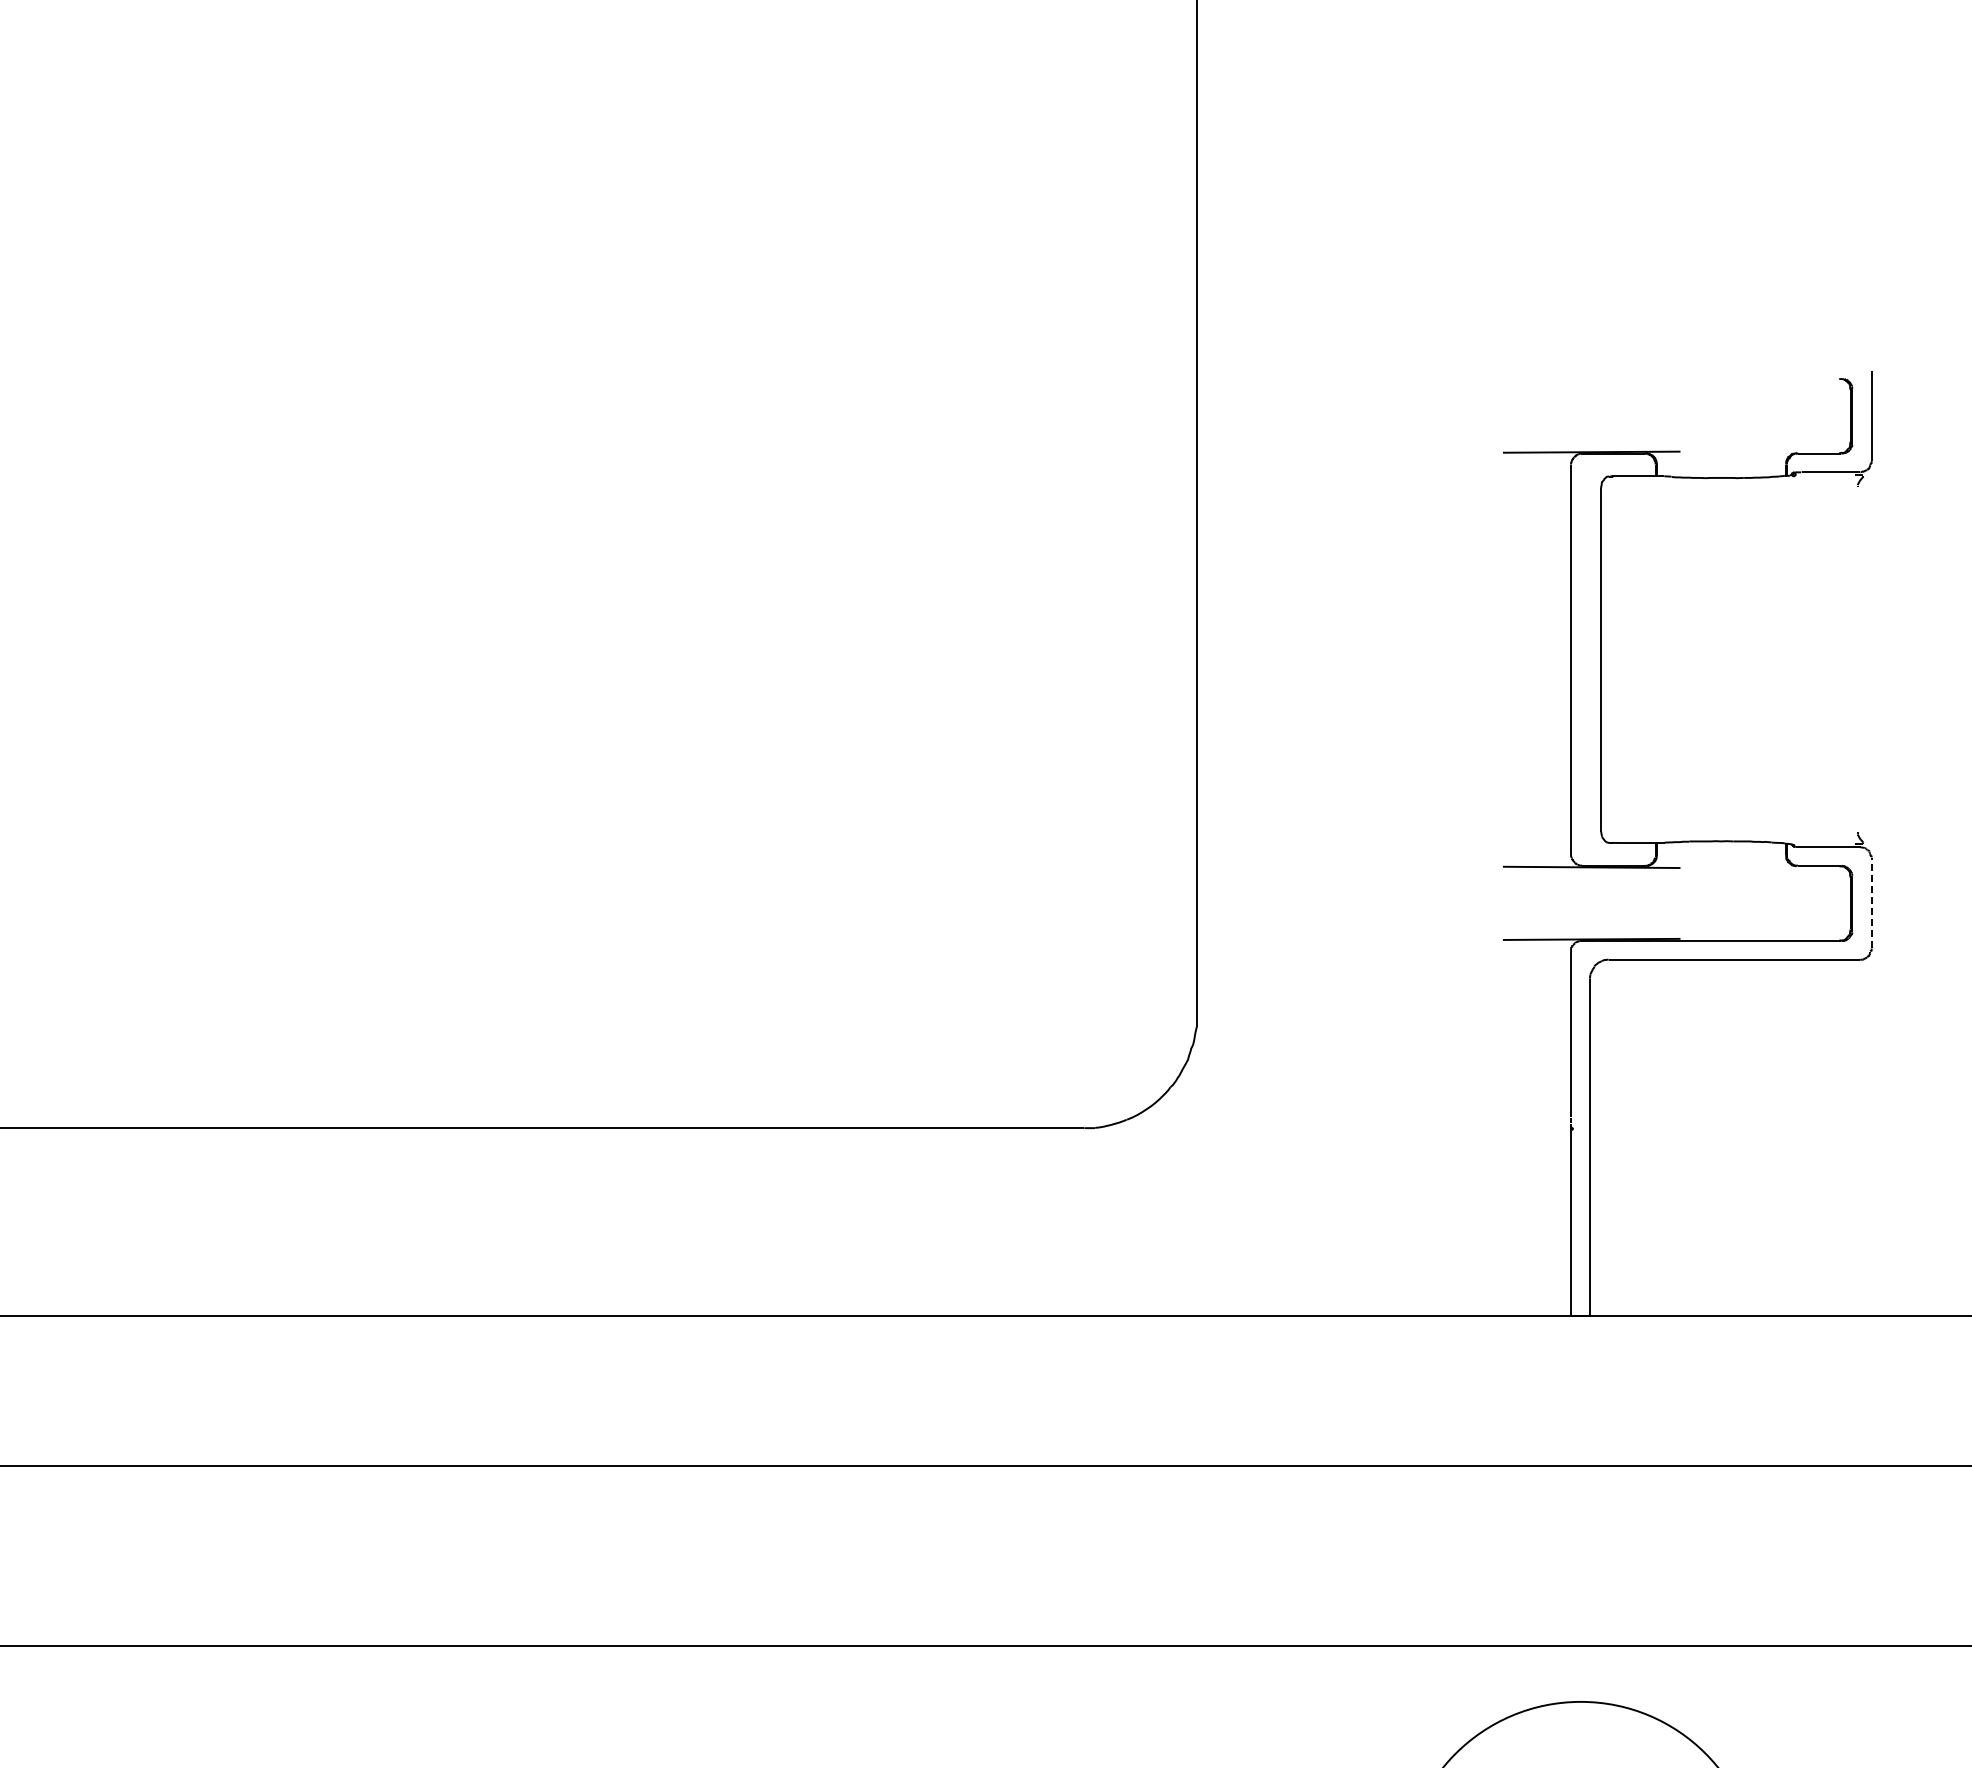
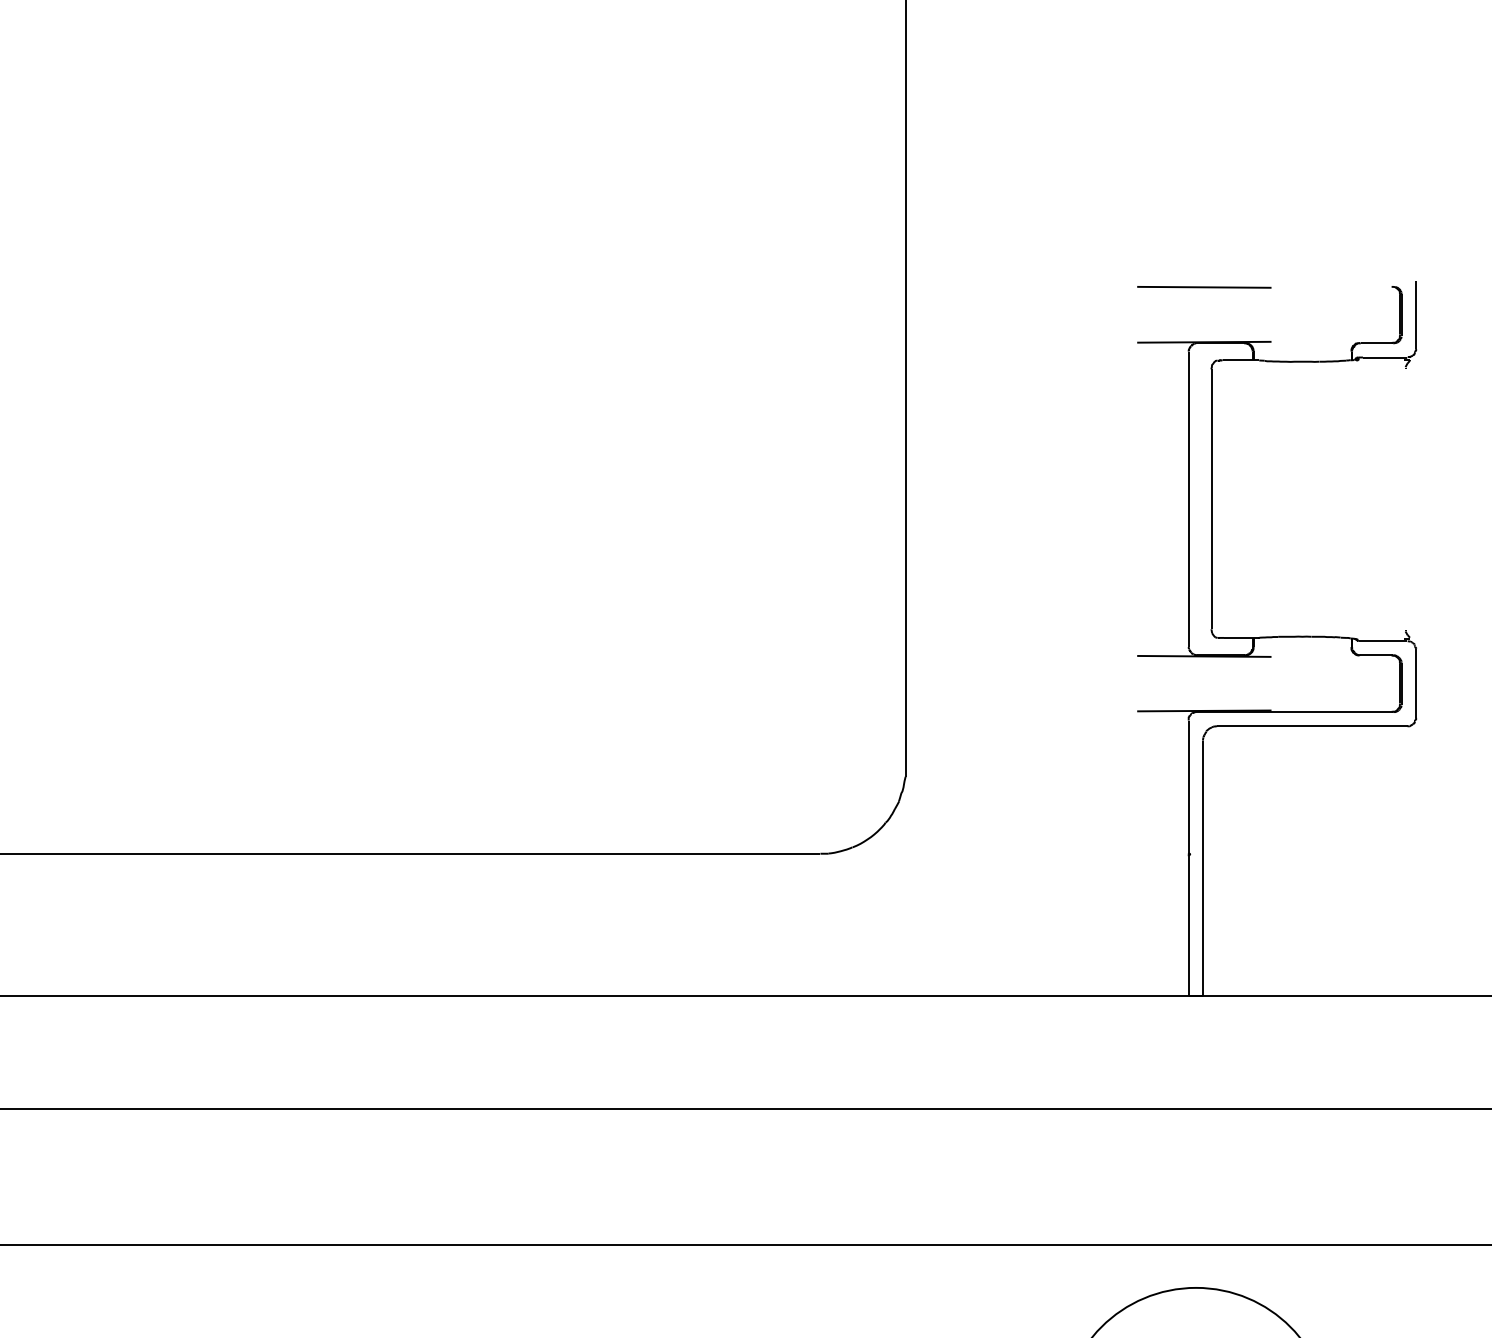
line: (1591, 379) -> (1204, 287), added
line: (1871, 903) -> (1416, 683), dashed -> solid

